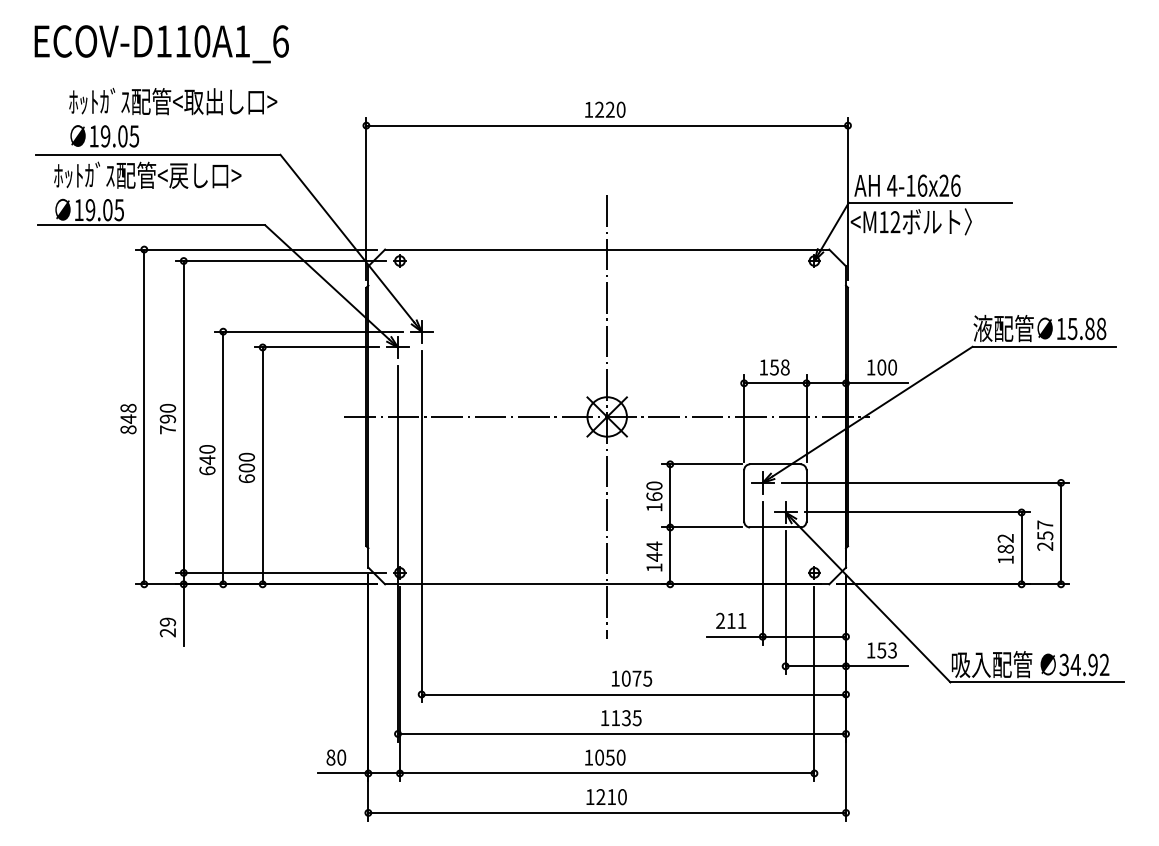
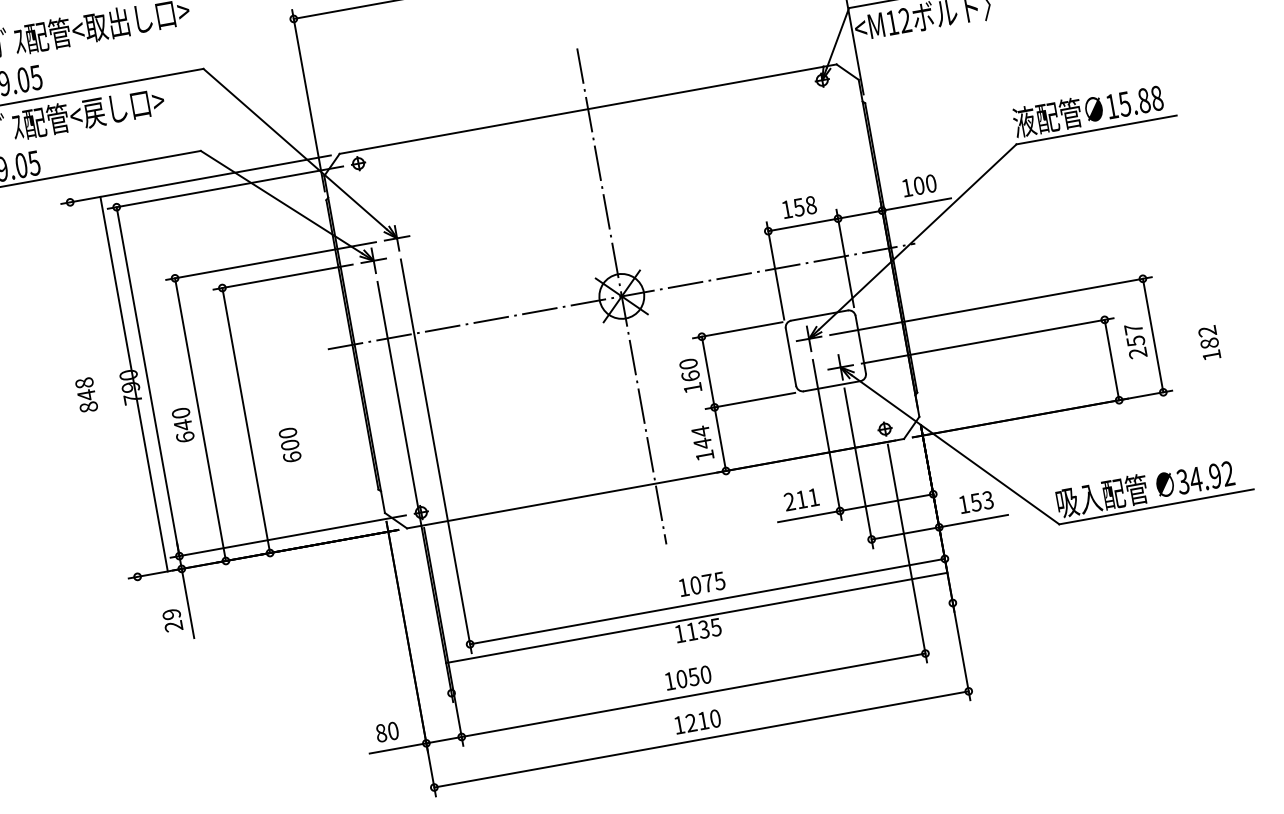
line: (144, 416) -> (134, 383), moved
text: (246, 467) -> (289, 444), moved
text: (1005, 548) -> (1209, 342), moved
line: (621, 733) -> (696, 617), moved

